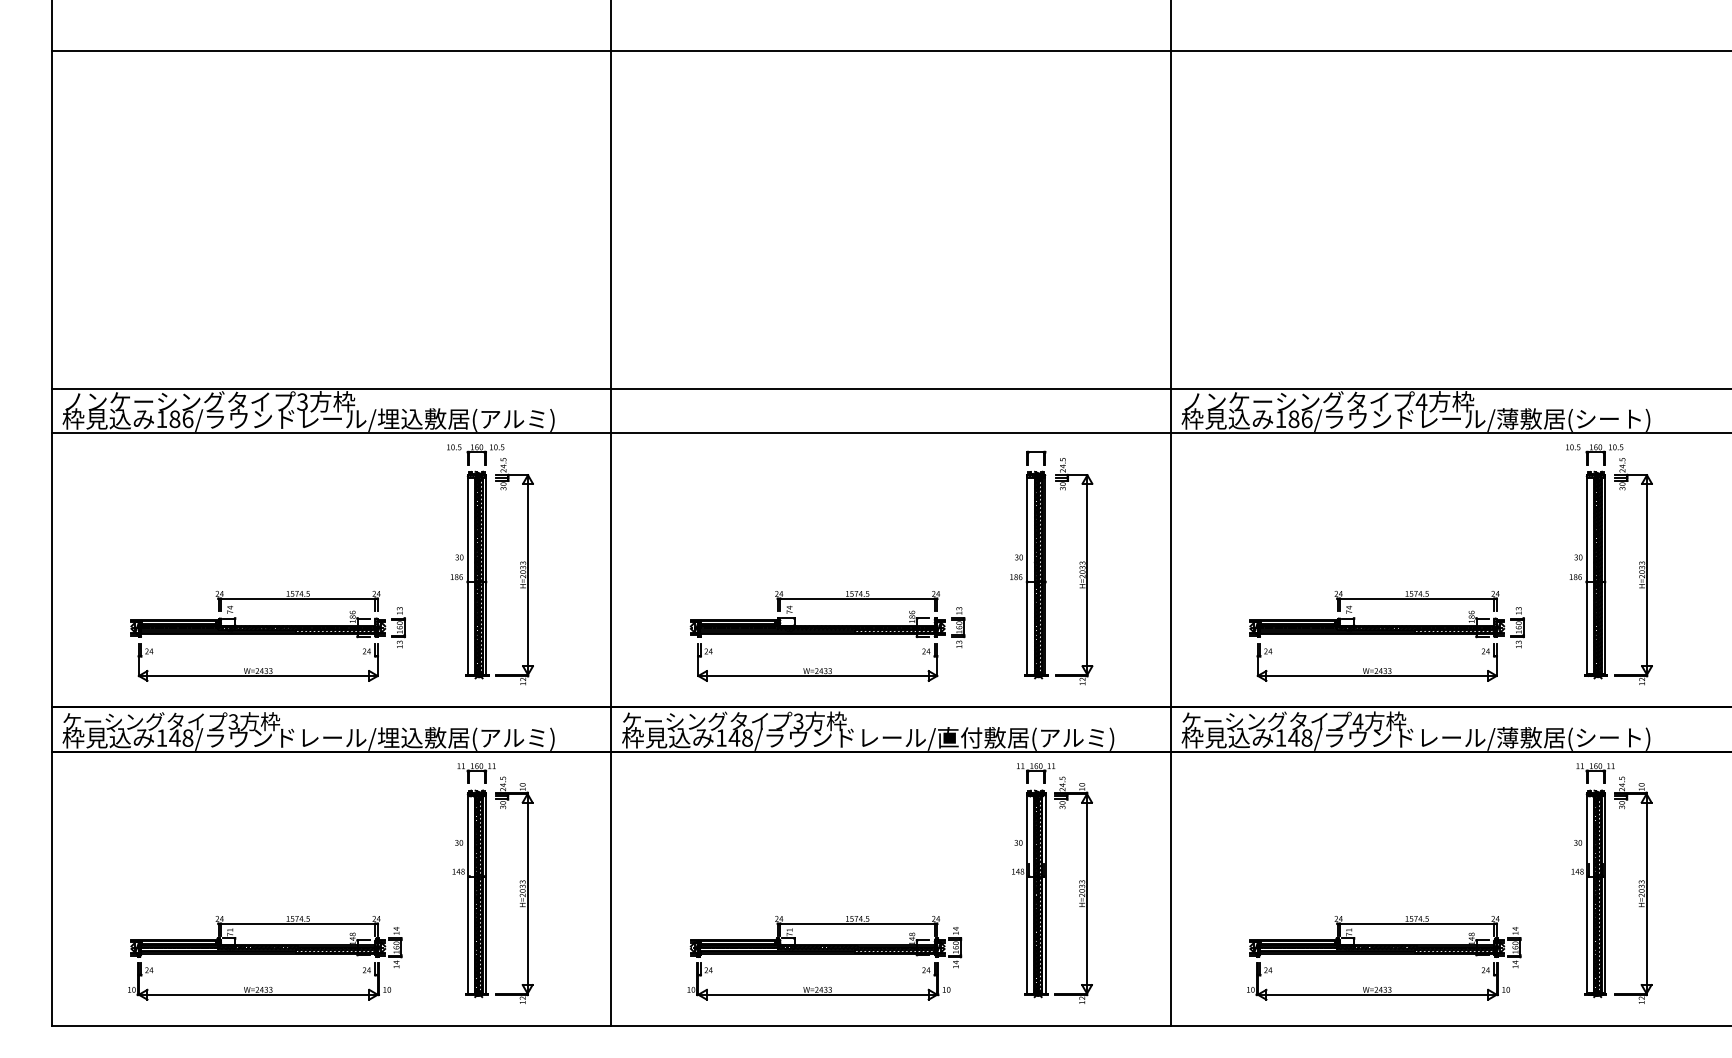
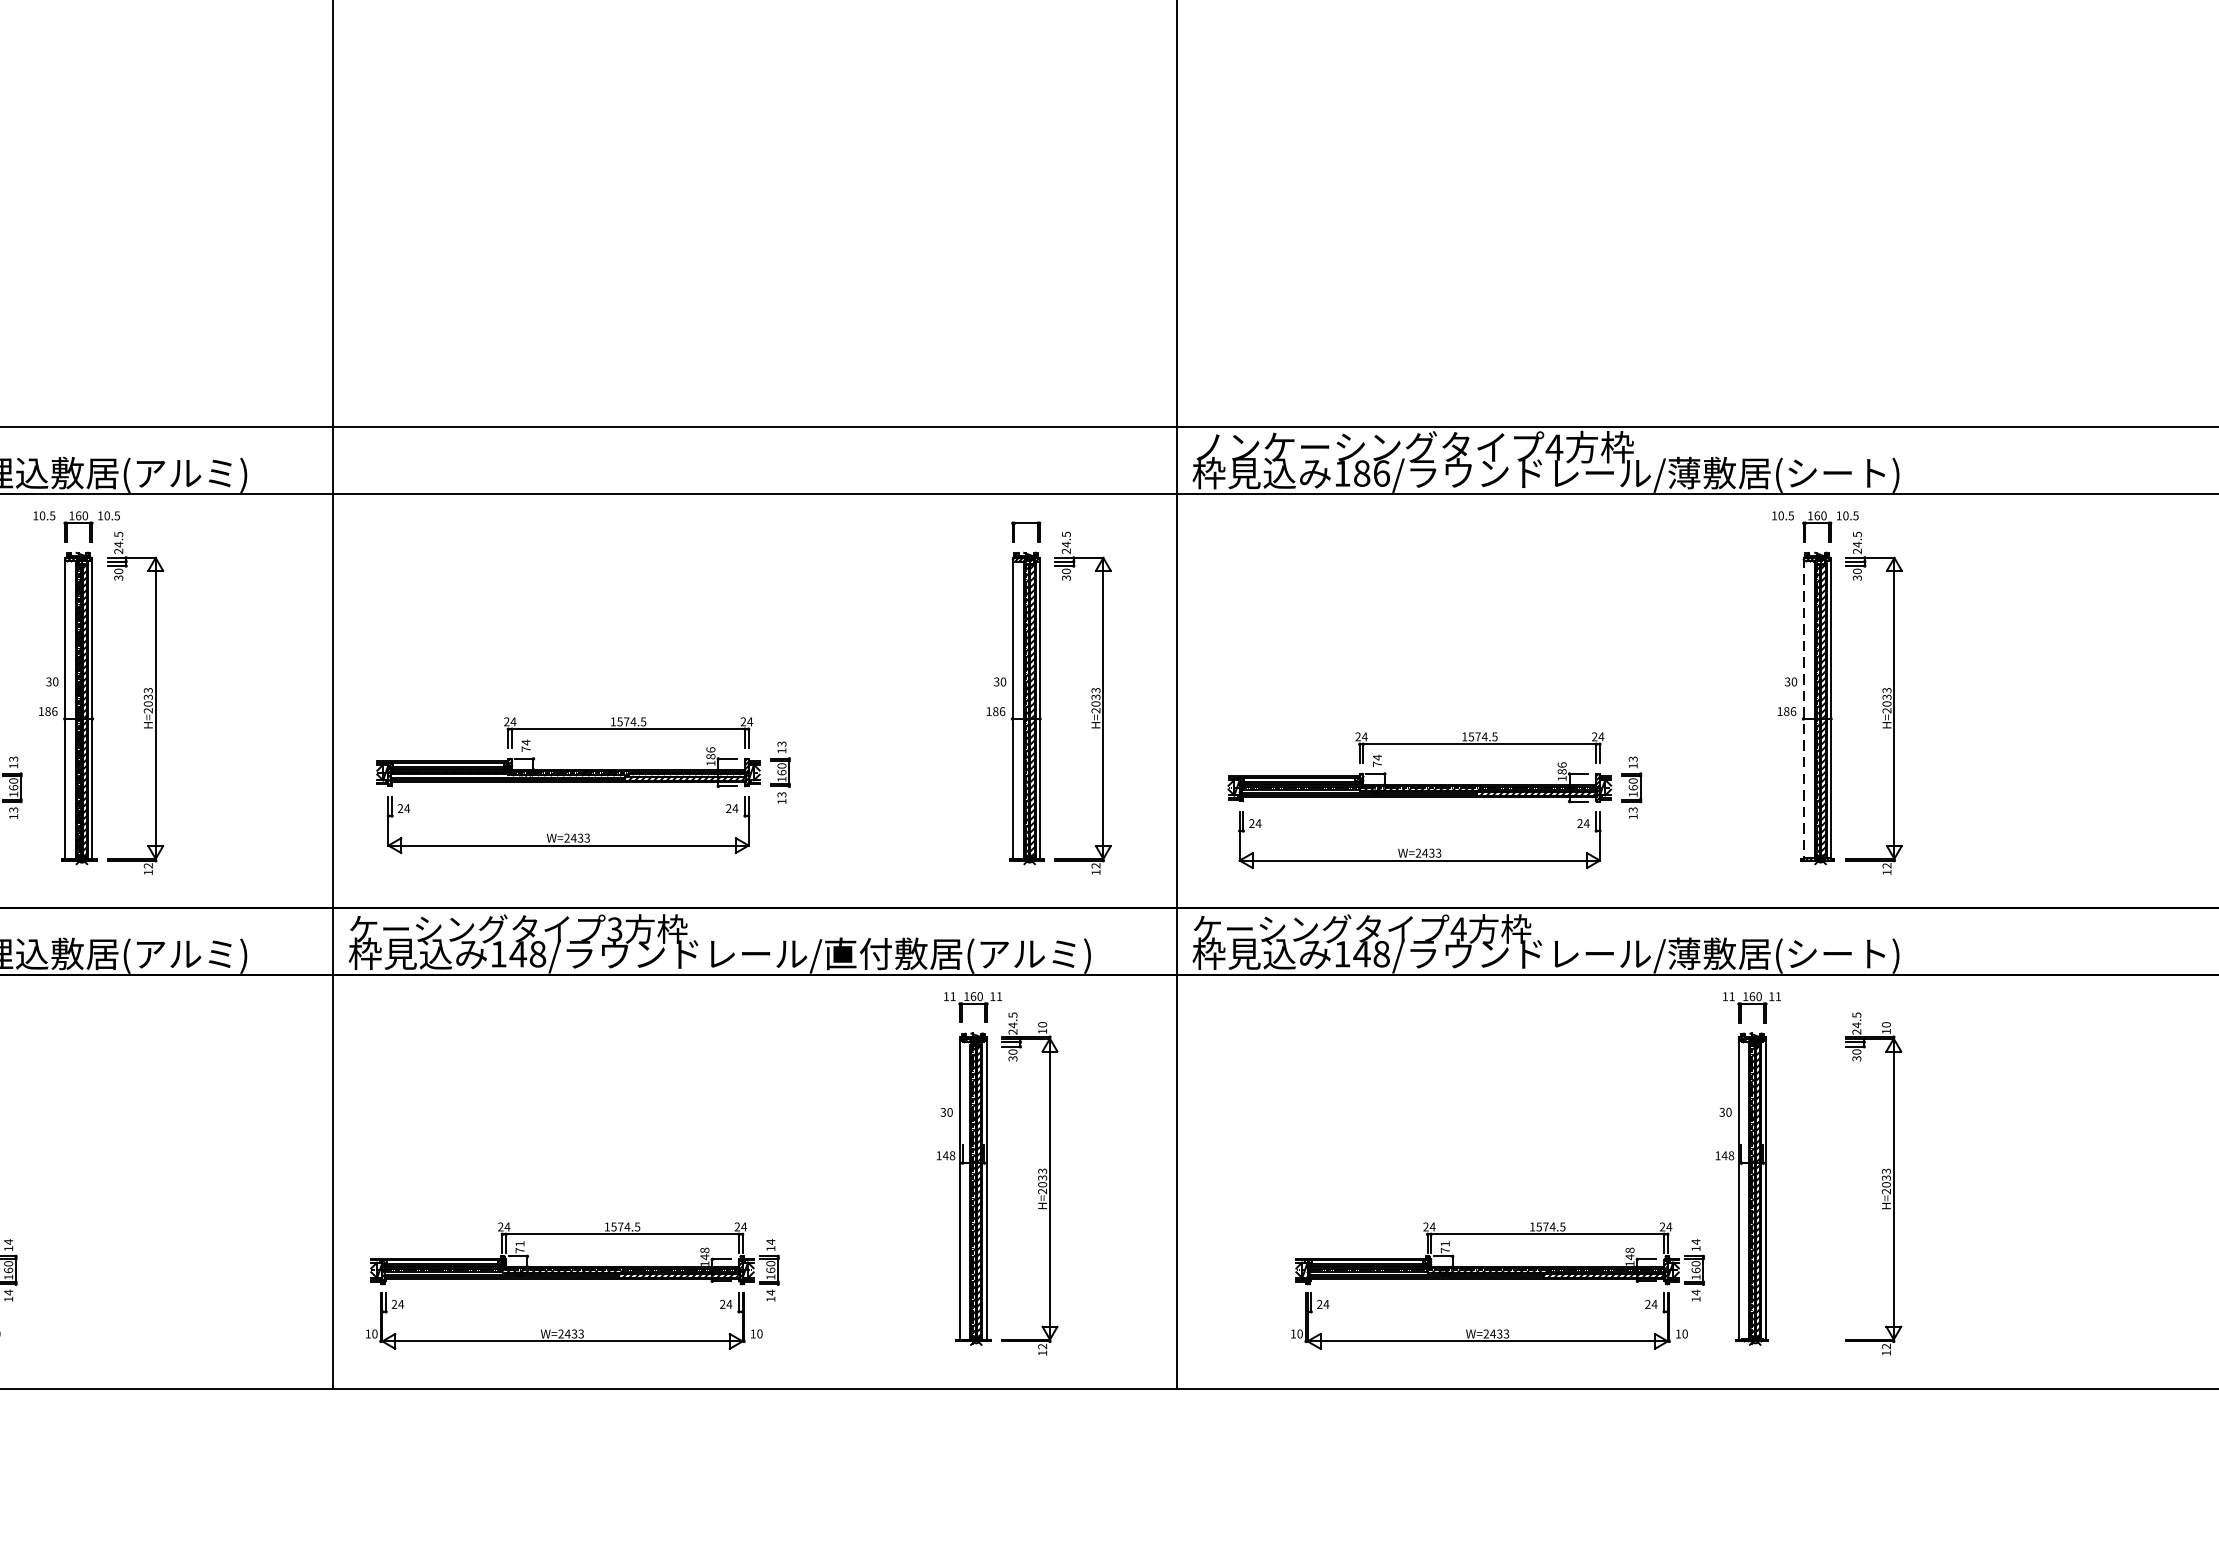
part: (490, 564) -> (99, 692), moved
part: (1051, 567) -> (1049, 697), moved
line: (1586, 574) -> (1803, 707), solid -> dashed
part: (827, 636) -> (583, 786), moved
part: (1386, 636) -> (1433, 801), moved
part: (1592, 880) -> (1747, 1169), moved
part: (492, 883) -> (153, 1173), removed
part: (824, 958) -> (572, 1286), moved

